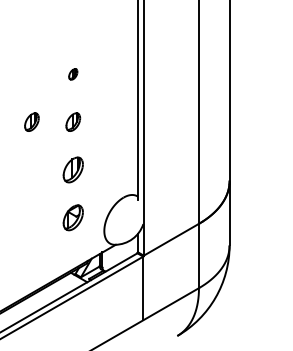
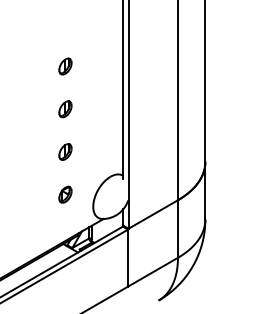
part: (73, 74) -> (65, 66), size x1.67
part: (31, 122) -> (28, 109), removed
part: (73, 169) -> (65, 151), size x0.71
part: (73, 217) -> (65, 194), size x0.71

